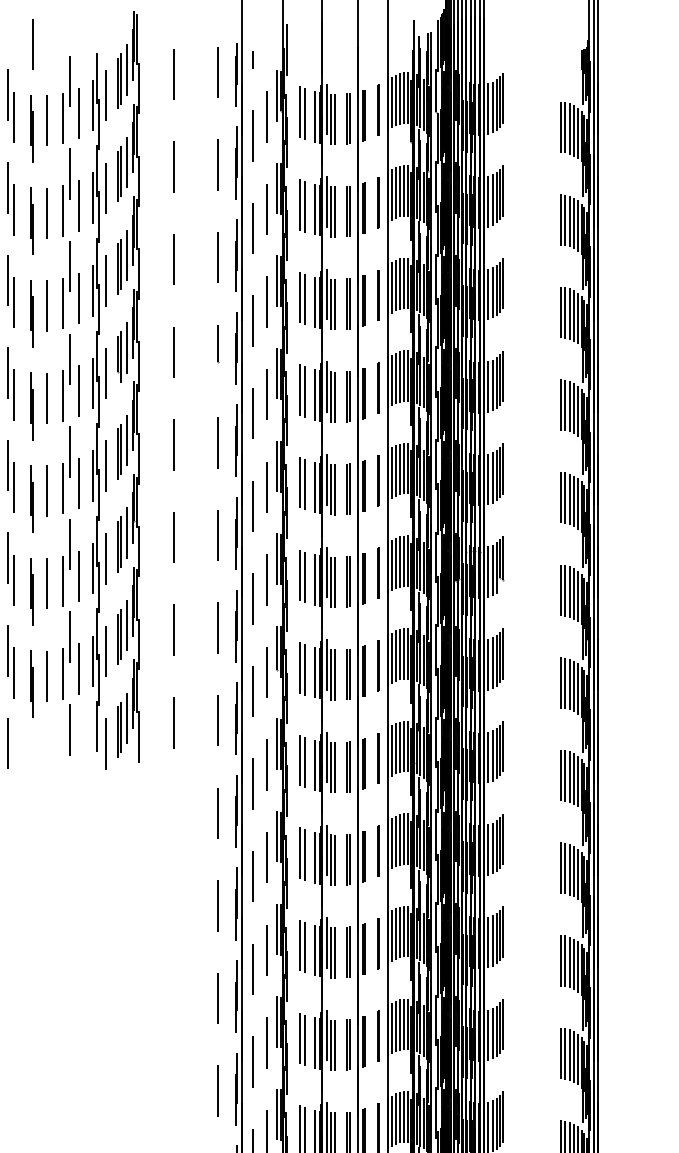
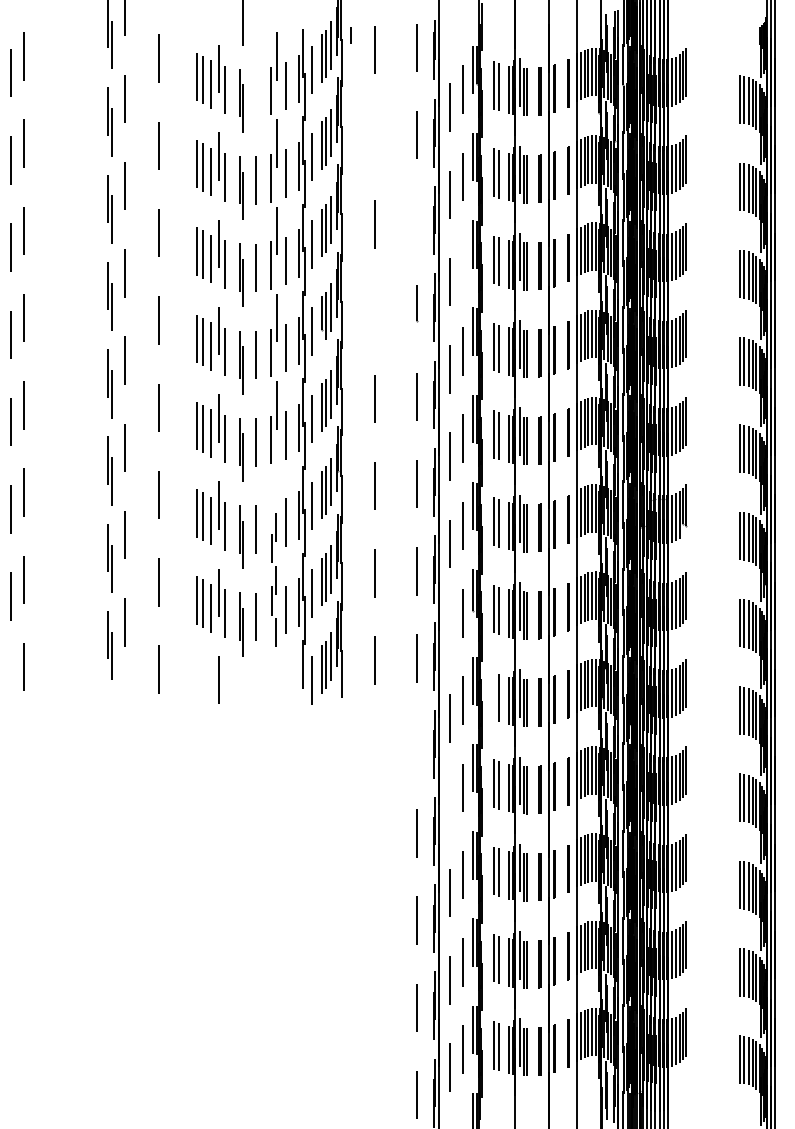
line: (252, 59) -> (350, 35), moved
line: (46, 120) -> (255, 93), removed
line: (173, 166) -> (375, 136), removed
line: (218, 257) -> (417, 222), removed
line: (267, 301) -> (463, 263), removed
line: (173, 352) -> (375, 311), removed
part: (65, 637) -> (273, 580), size x0.6
line: (253, 690) -> (450, 630), removed
line: (300, 759) -> (494, 695), removed
line: (218, 812) -> (417, 745), removed
line: (253, 876) -> (450, 805), removed

